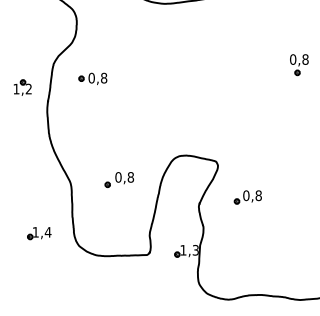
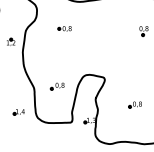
part: (92, 77) -> (64, 28), moved
part: (246, 196) -> (134, 104), moved

